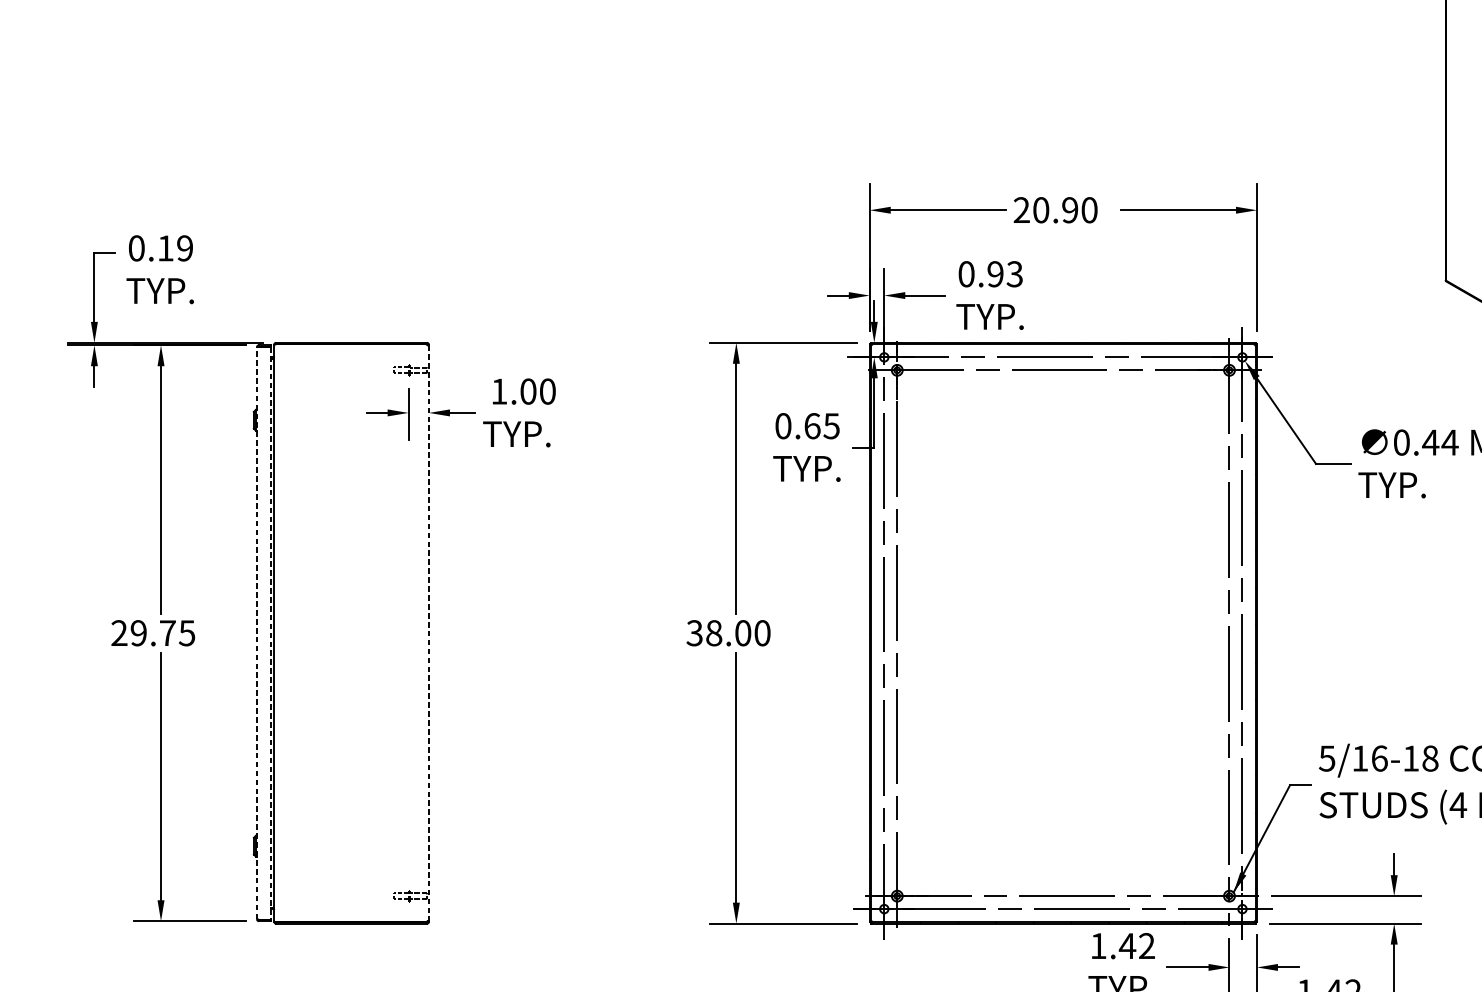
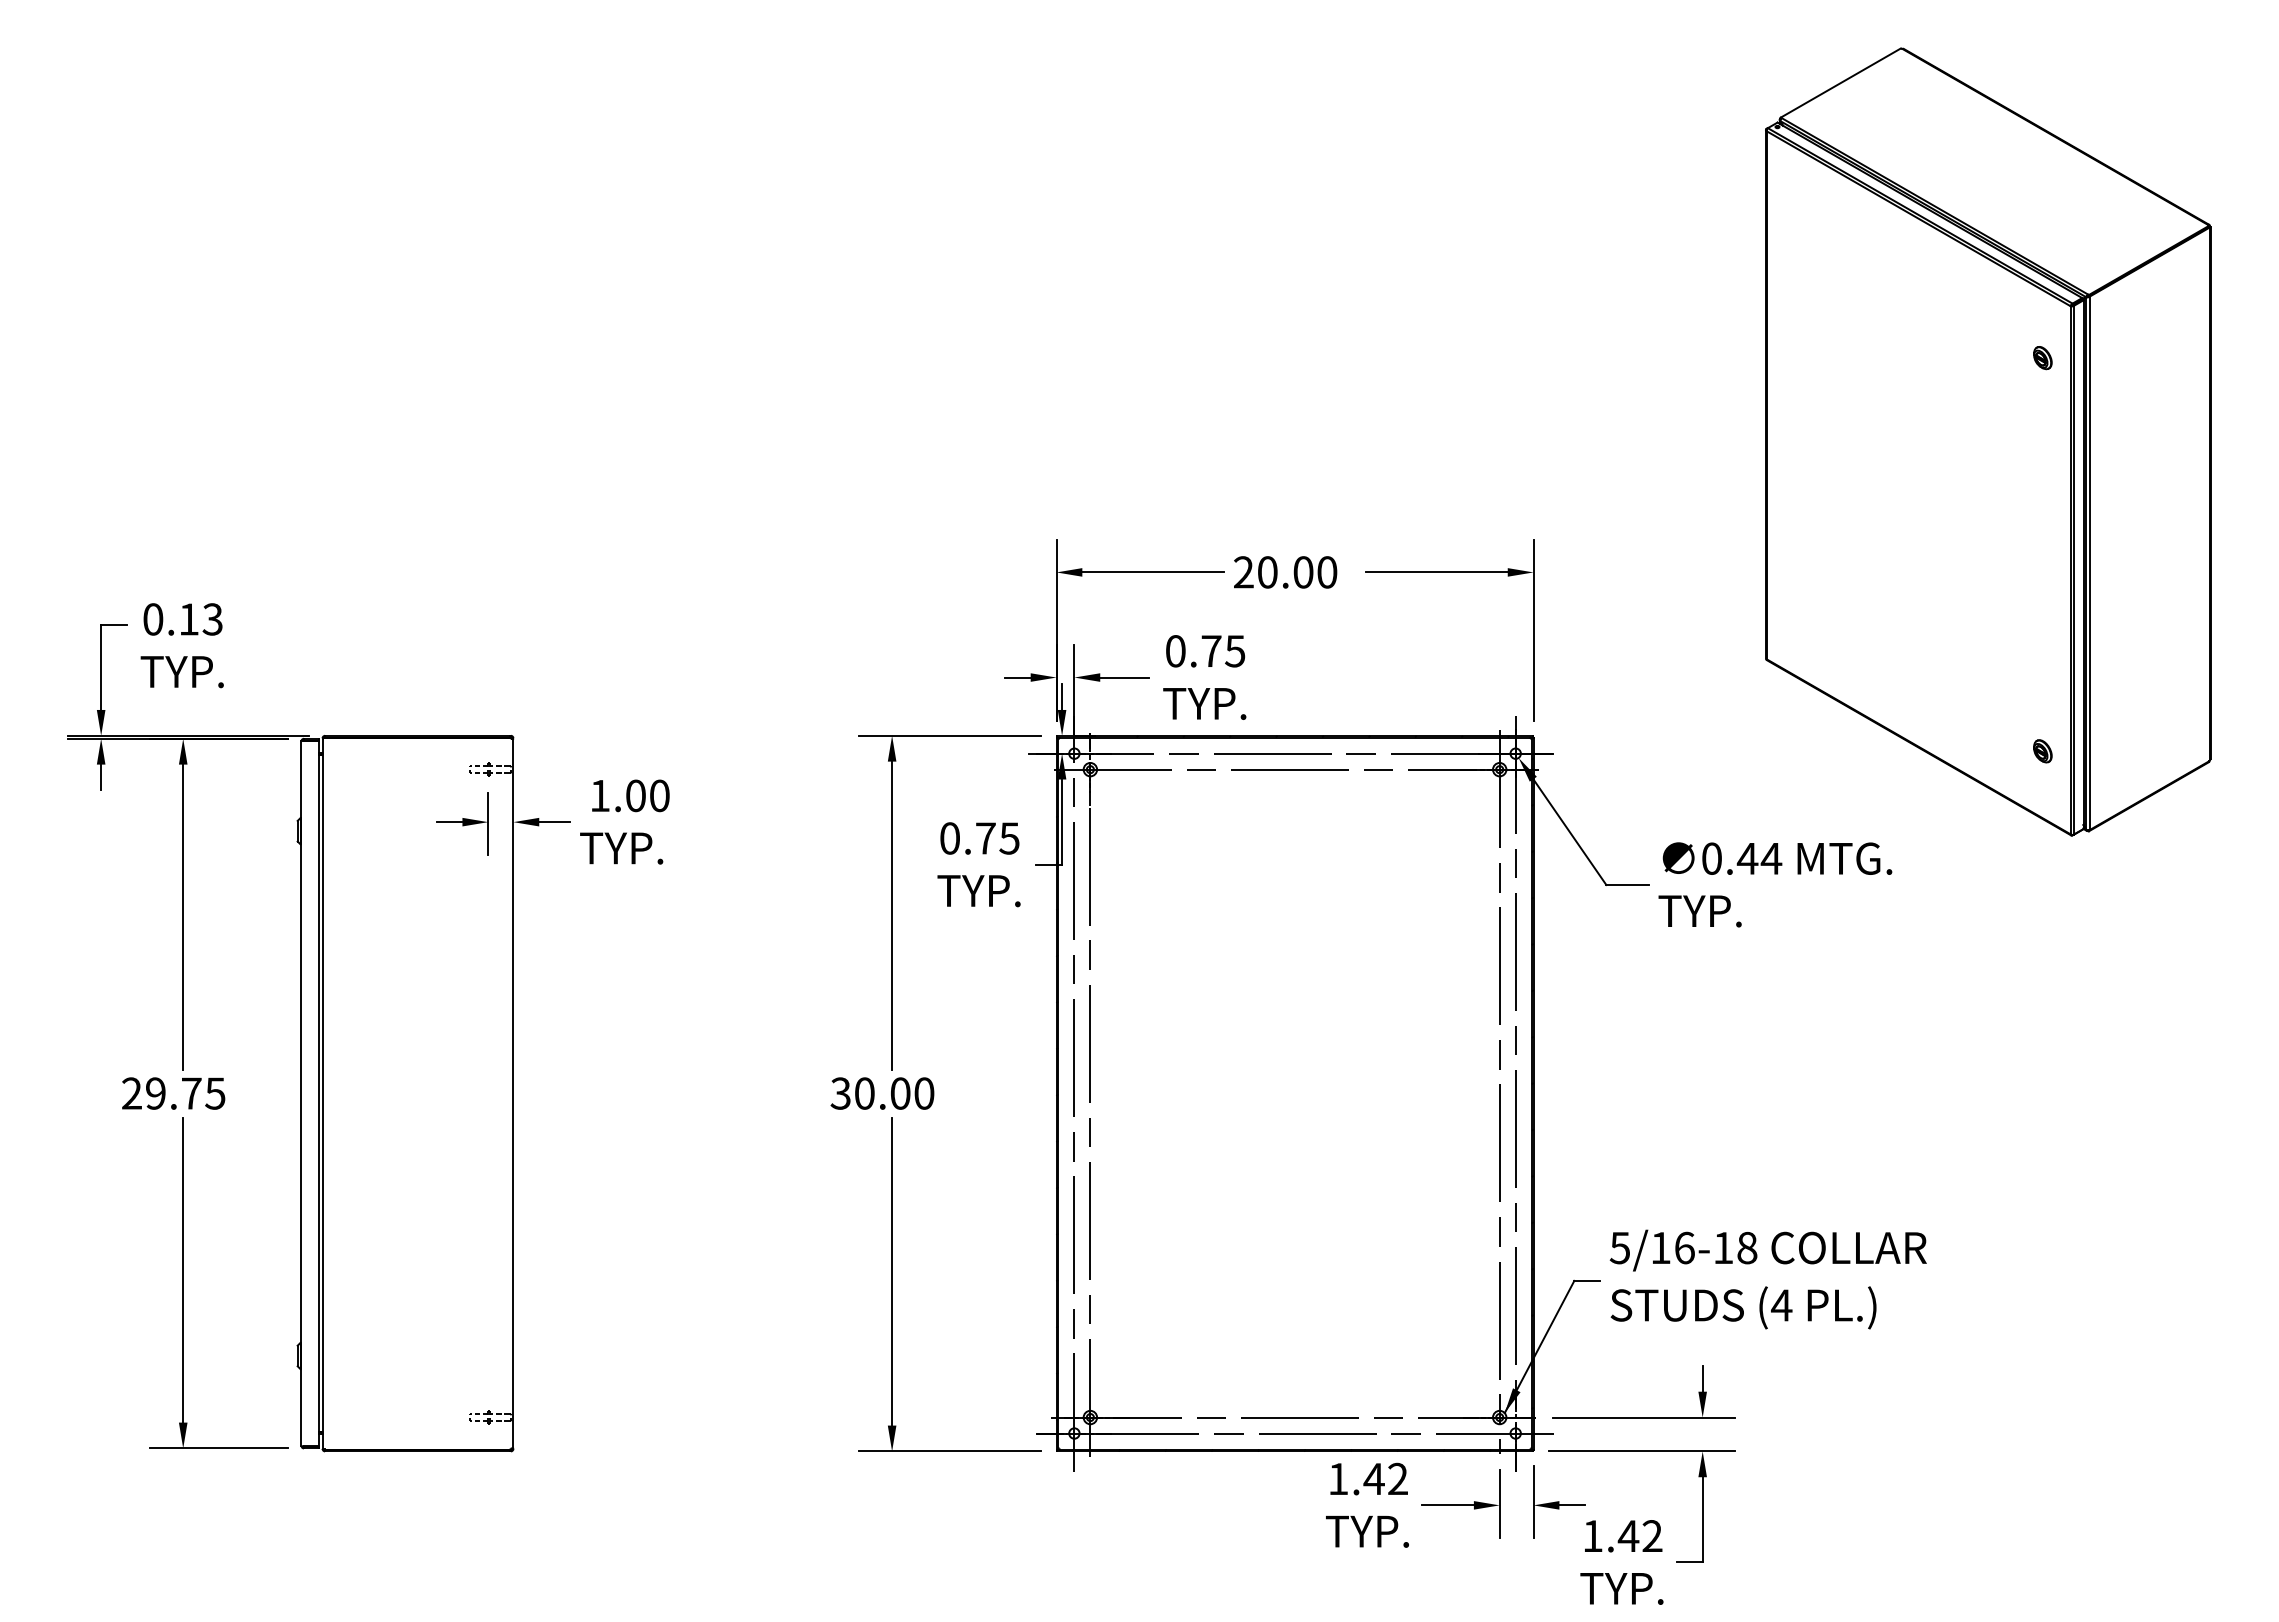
text: (1070, 210) -> (1303, 572), 20.90 -> 20.00
text: (184, 248) -> (212, 619), 0.19 -> 0.13
text: (1005, 274) -> (1223, 651), 0.93 -> 0.75
text: (812, 426) -> (985, 838), 0.65 -> 0.75
line: (257, 633) -> (301, 1093), dashed -> solid
line: (270, 633) -> (318, 1093), dashed -> solid
line: (429, 633) -> (513, 1094), dashed -> solid
text: (713, 633) -> (864, 1093), 38.00 -> 30.00

